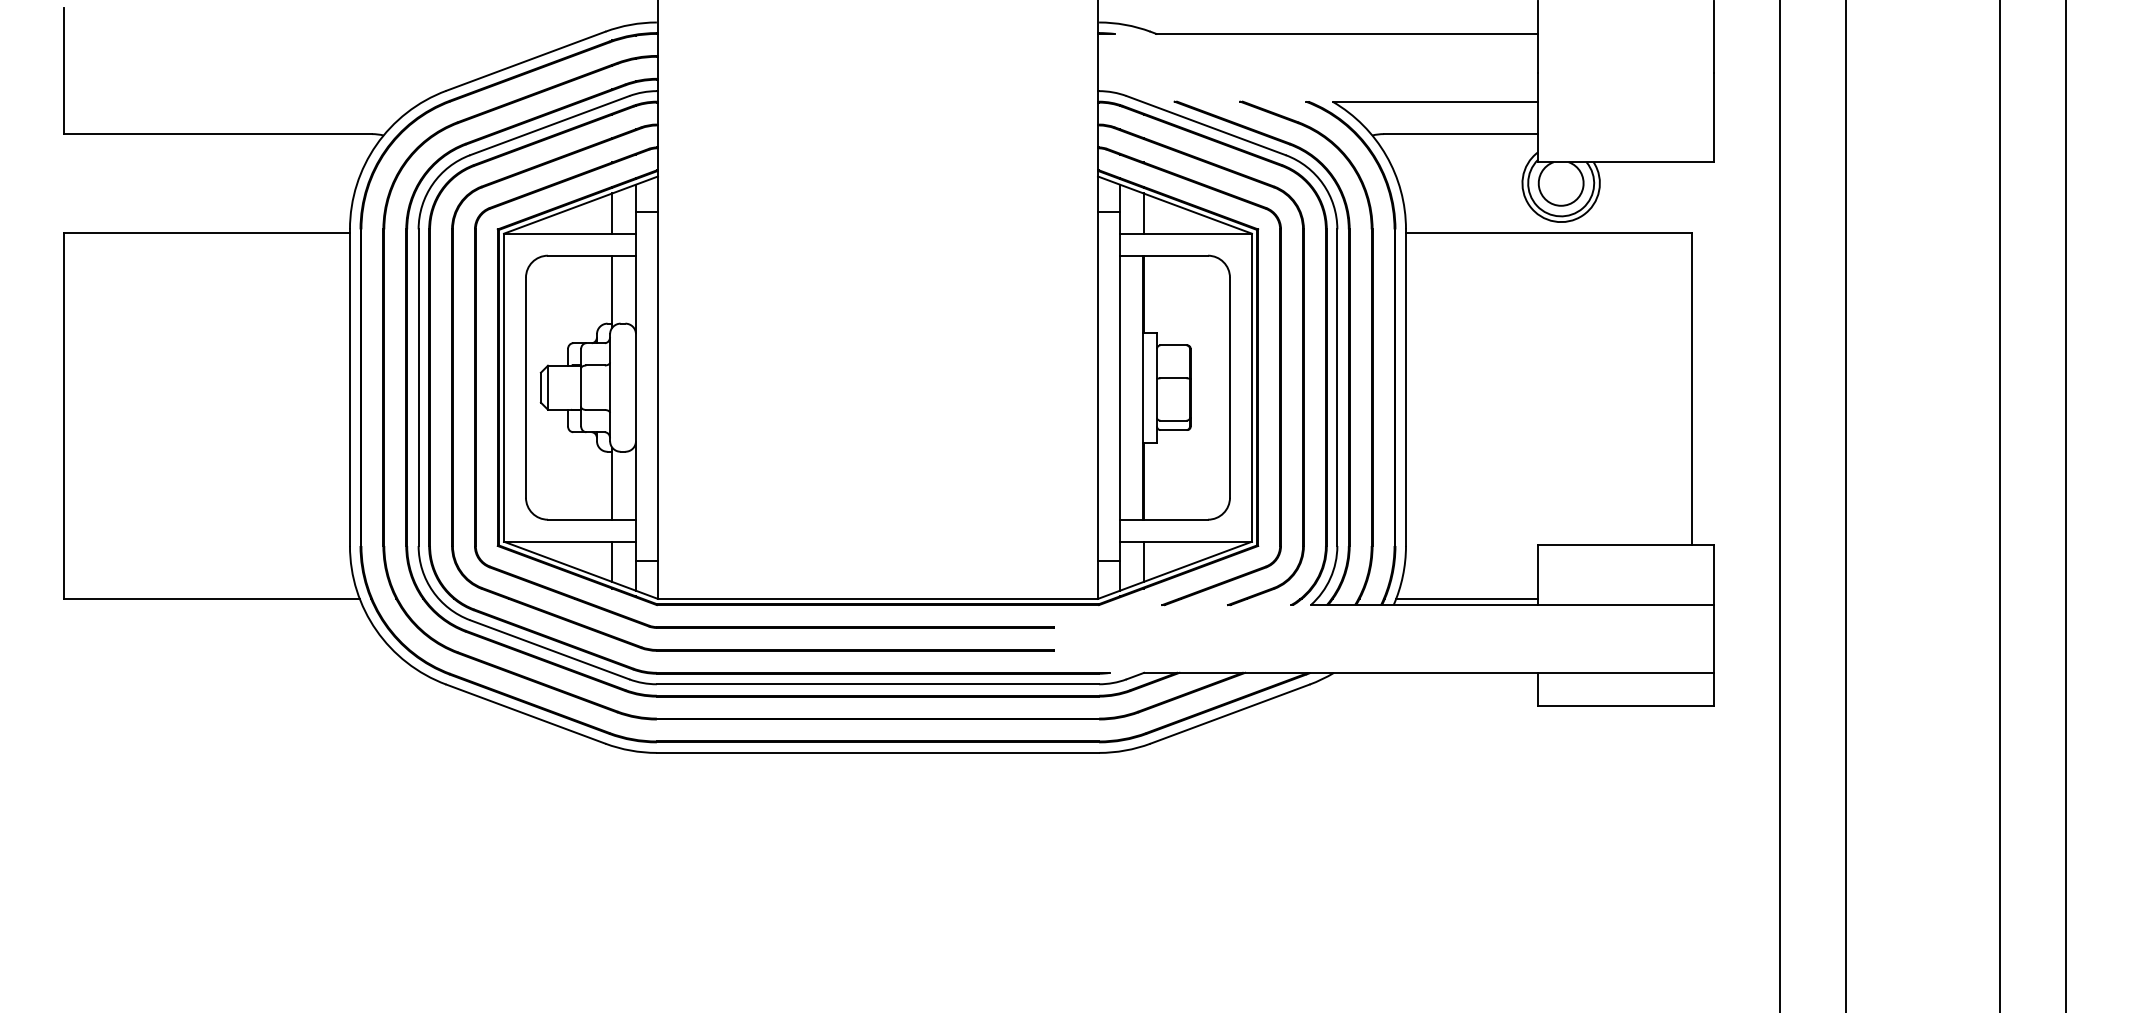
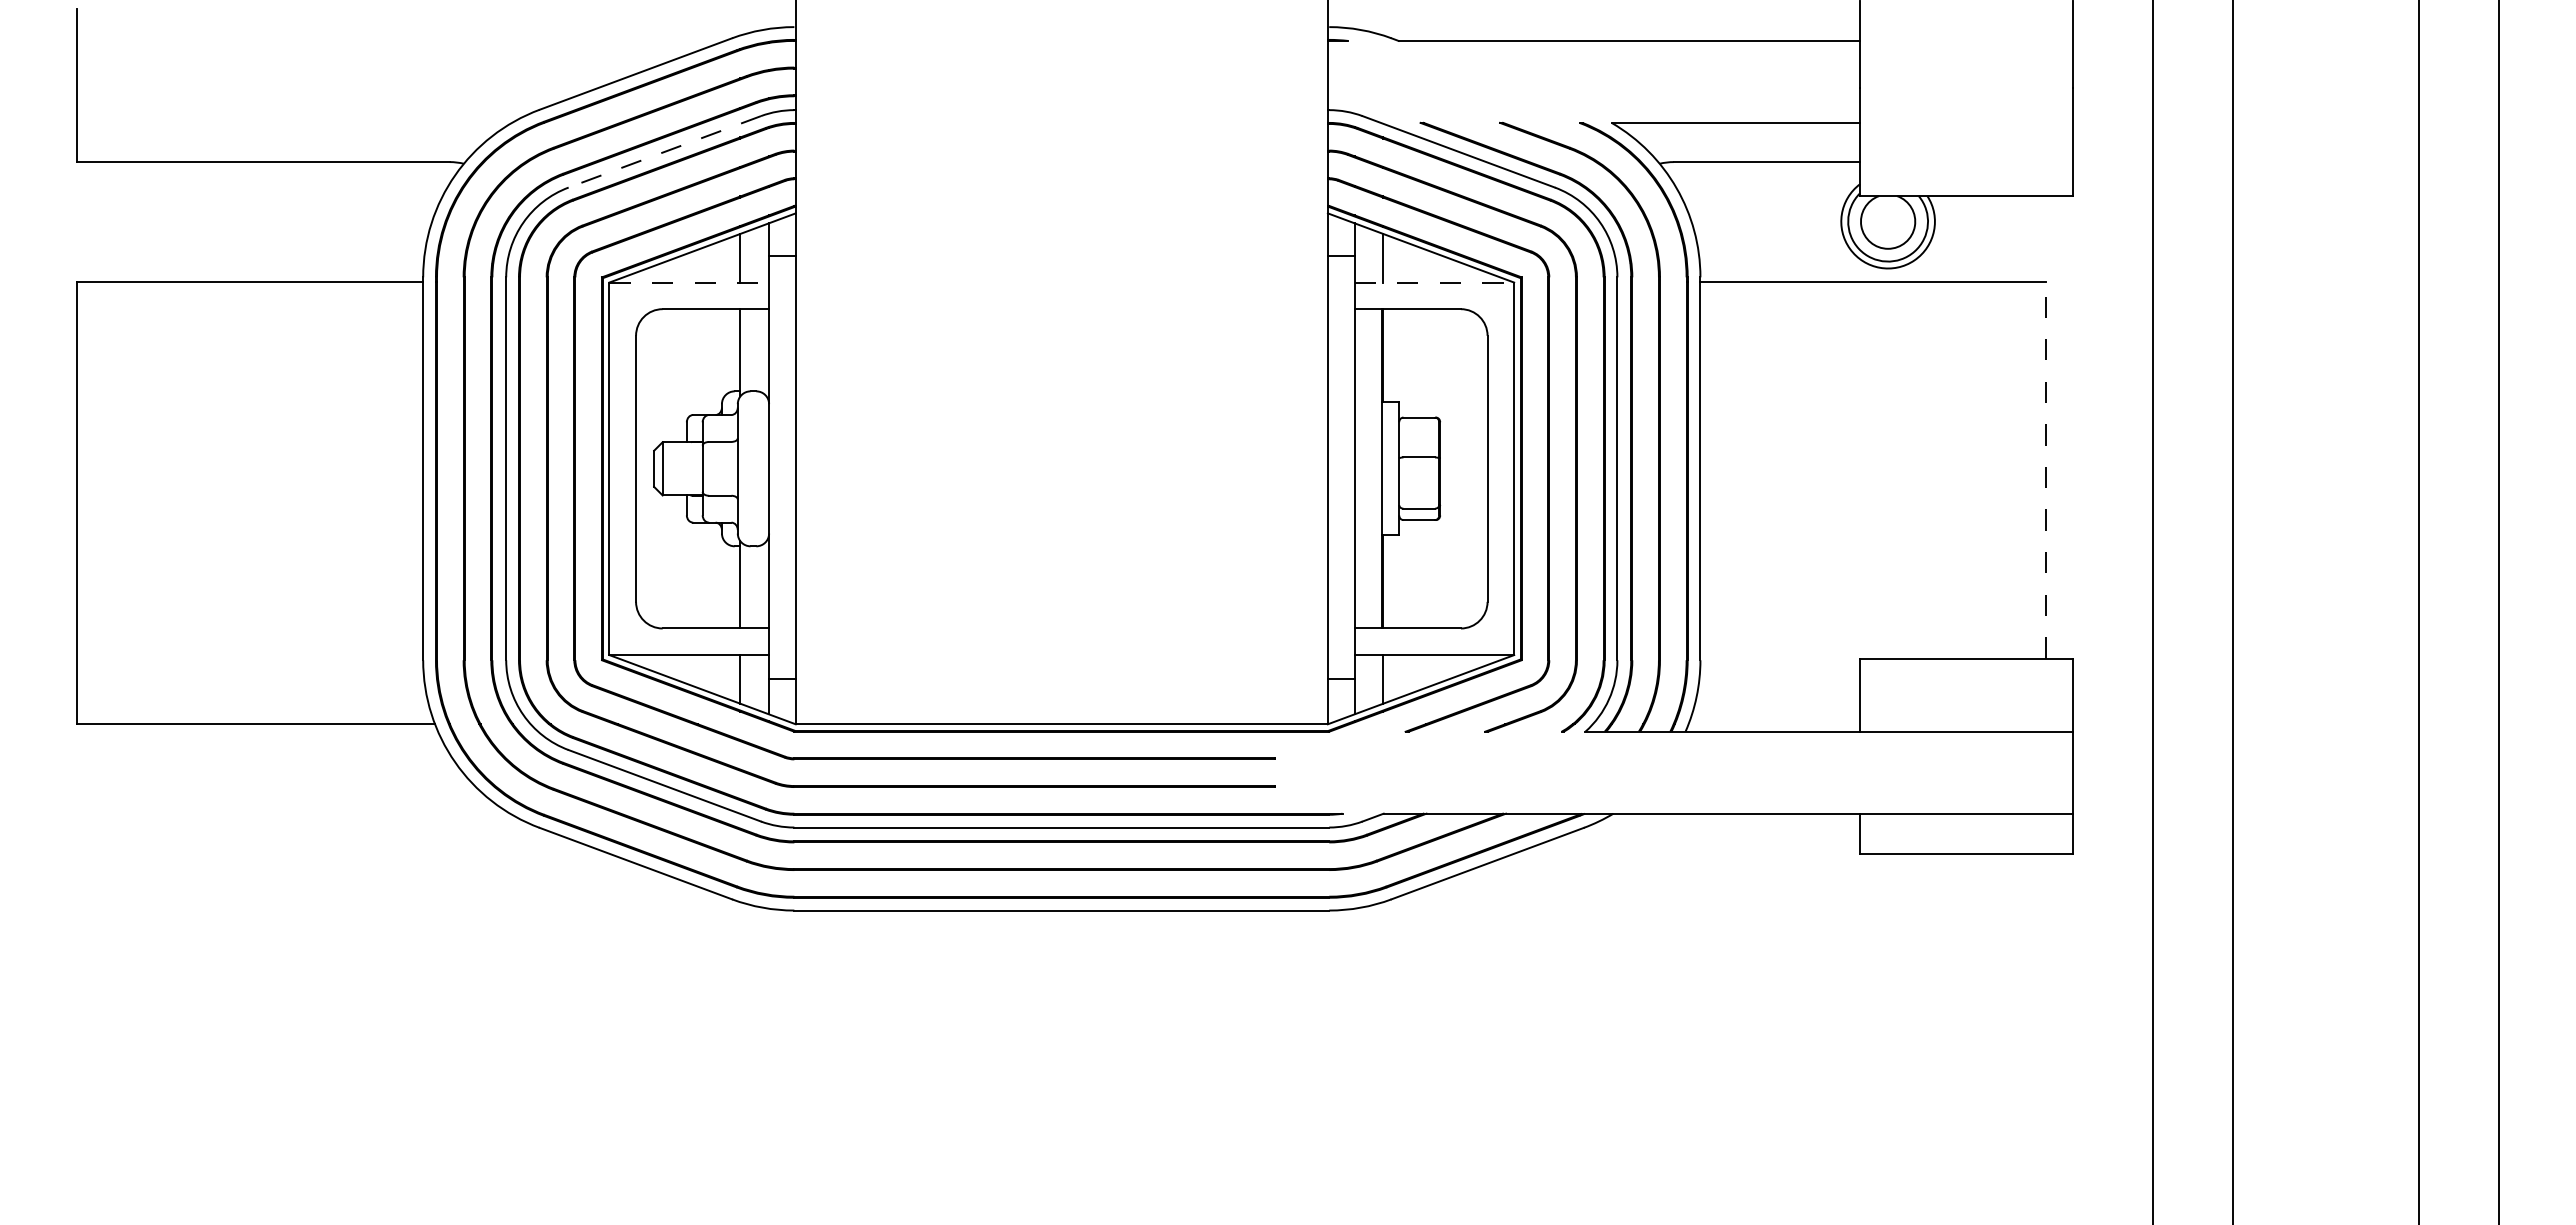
line: (549, 125) -> (664, 151), solid -> dashed
line: (570, 233) -> (689, 282), solid -> dashed
line: (1186, 233) -> (1434, 282), solid -> dashed
line: (1692, 388) -> (2046, 469), solid -> dashed
line: (1467, 599) -> (1774, 724), removed

